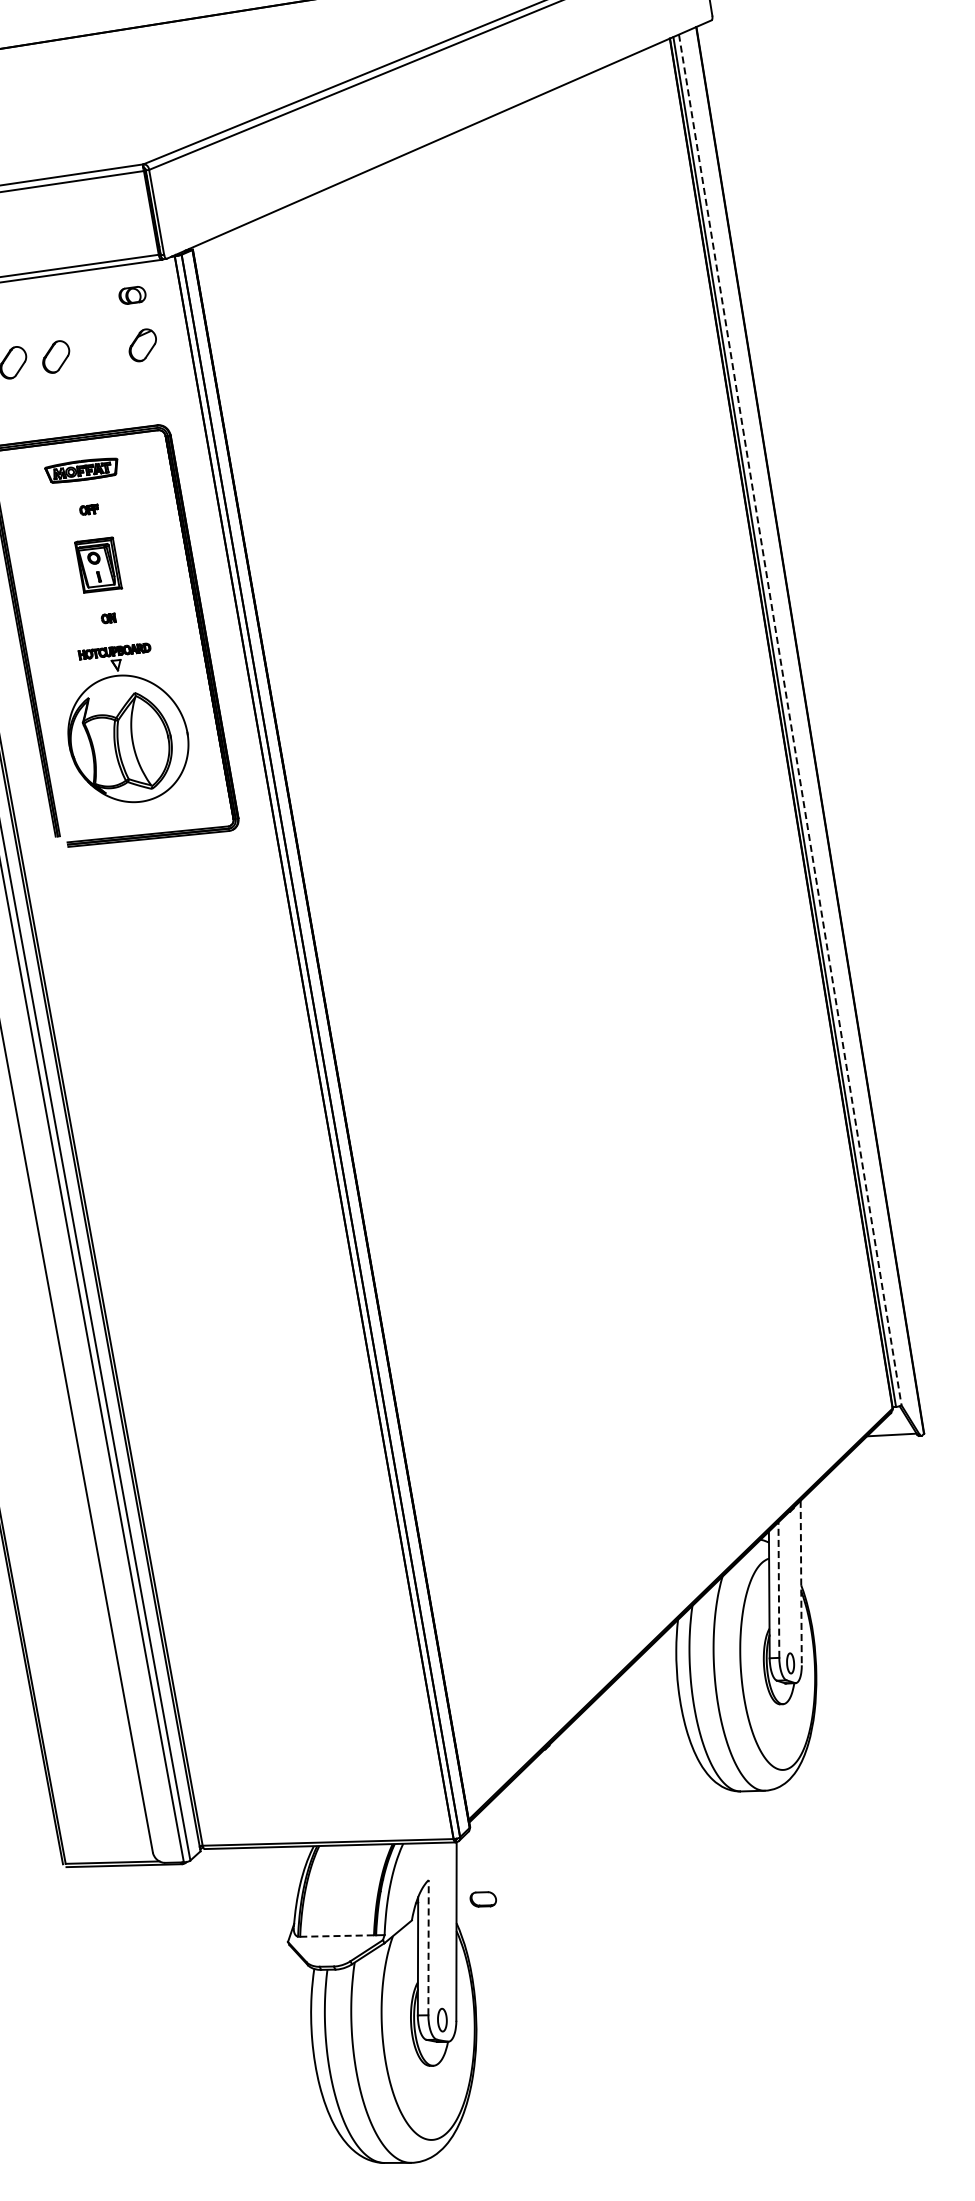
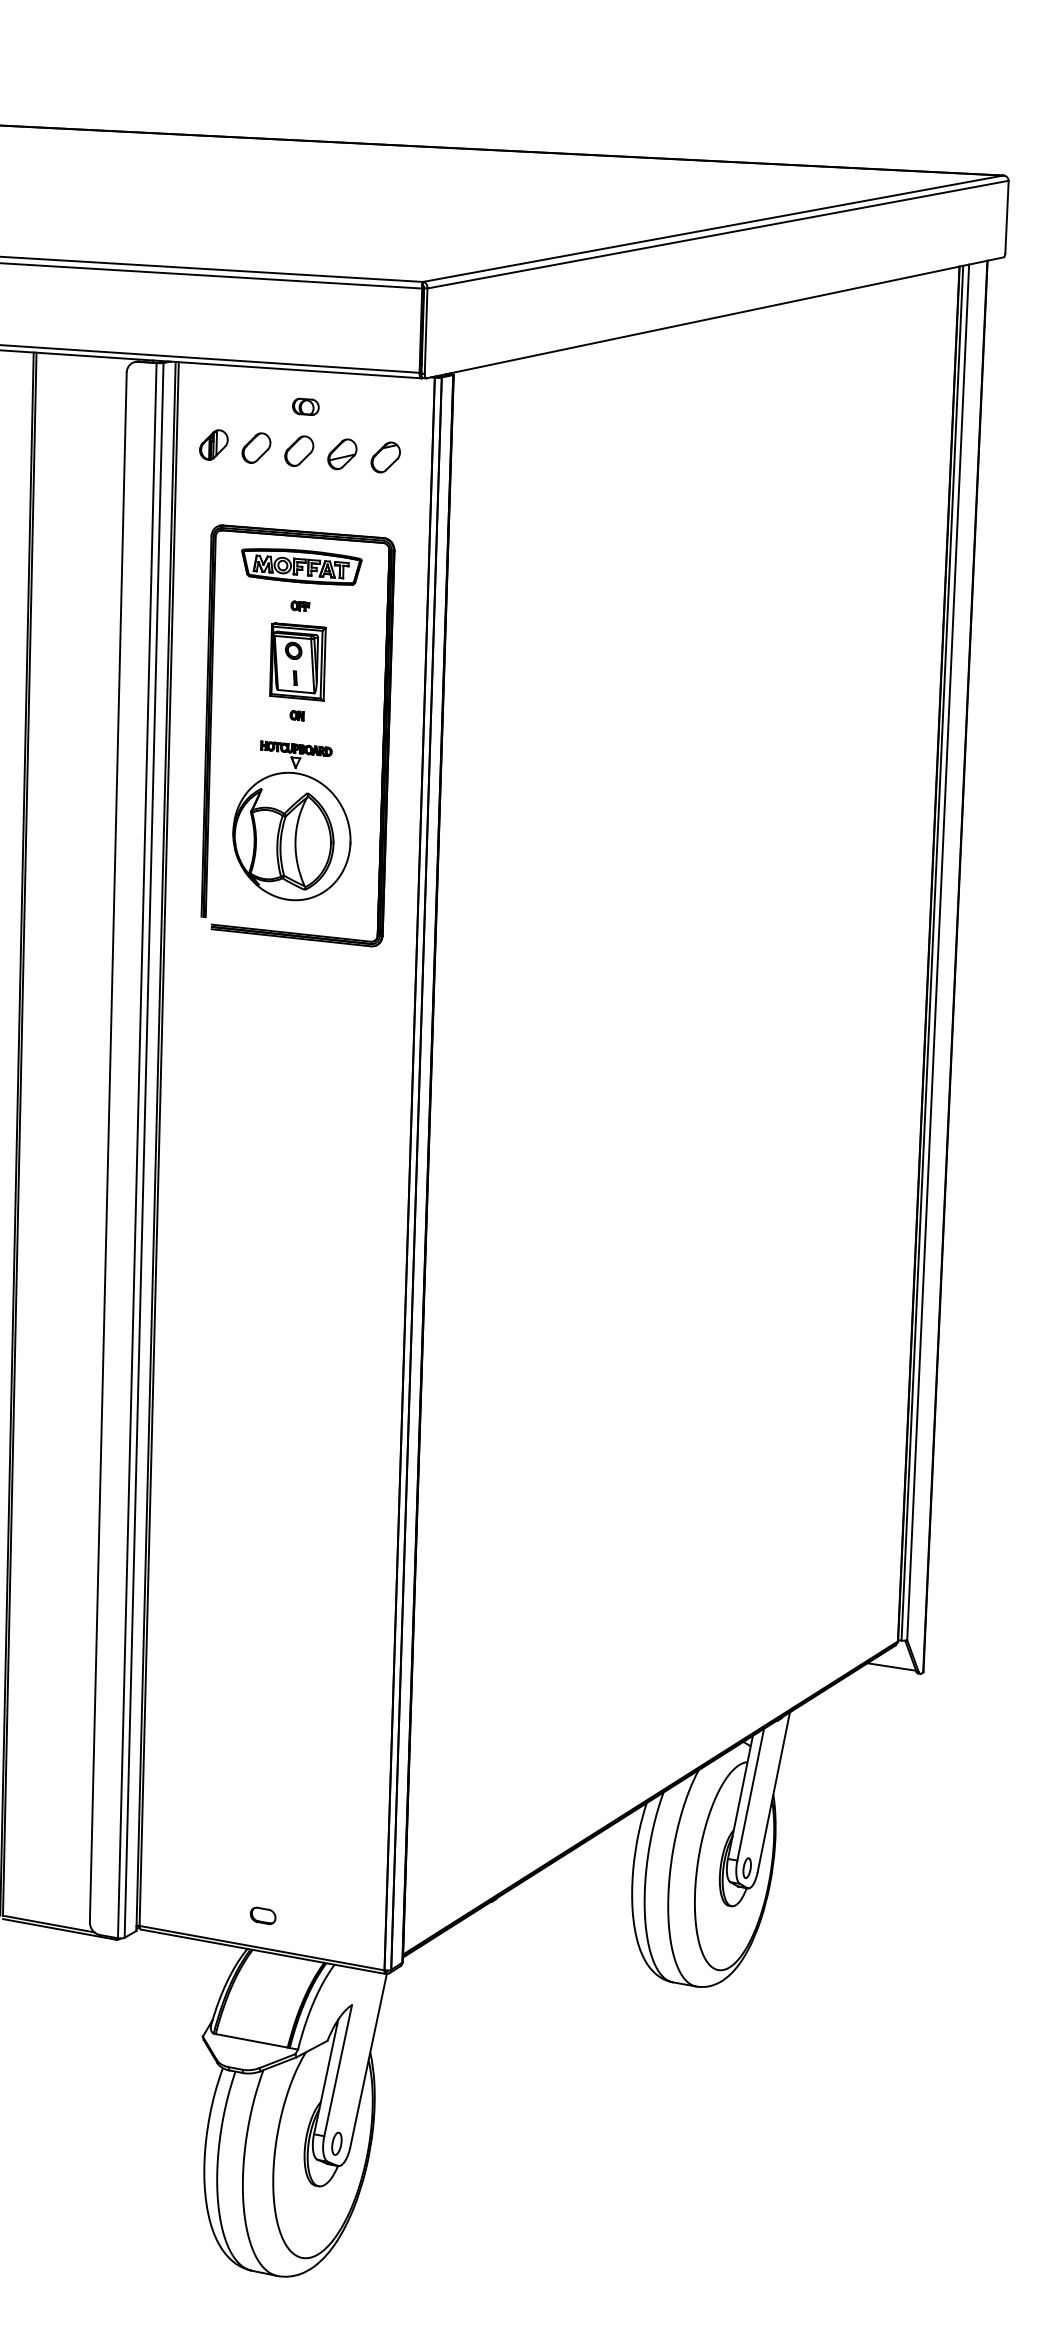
part: (132, 295) -> (305, 406), moved
part: (99, 351) -> (342, 454), added
part: (82, 470) -> (301, 566), size x1.67
part: (98, 564) -> (298, 661), size x1.43
line: (790, 720) -> (938, 952), dashed -> solid
line: (800, 1583) -> (773, 1792), dashed -> solid
line: (778, 1590) -> (750, 1794), dashed -> solid
part: (482, 1899) -> (262, 1915), moved
line: (336, 1935) -> (251, 2040), dashed -> solid
line: (428, 1947) -> (338, 2070), dashed -> solid

